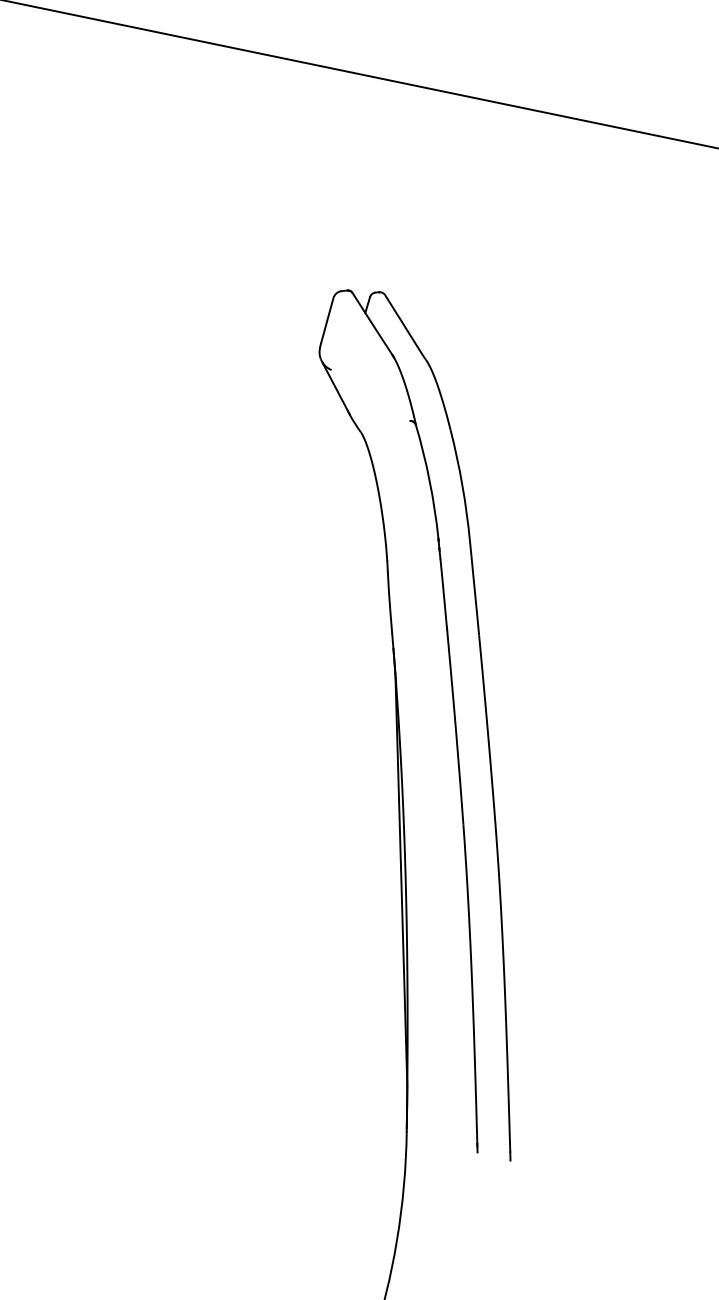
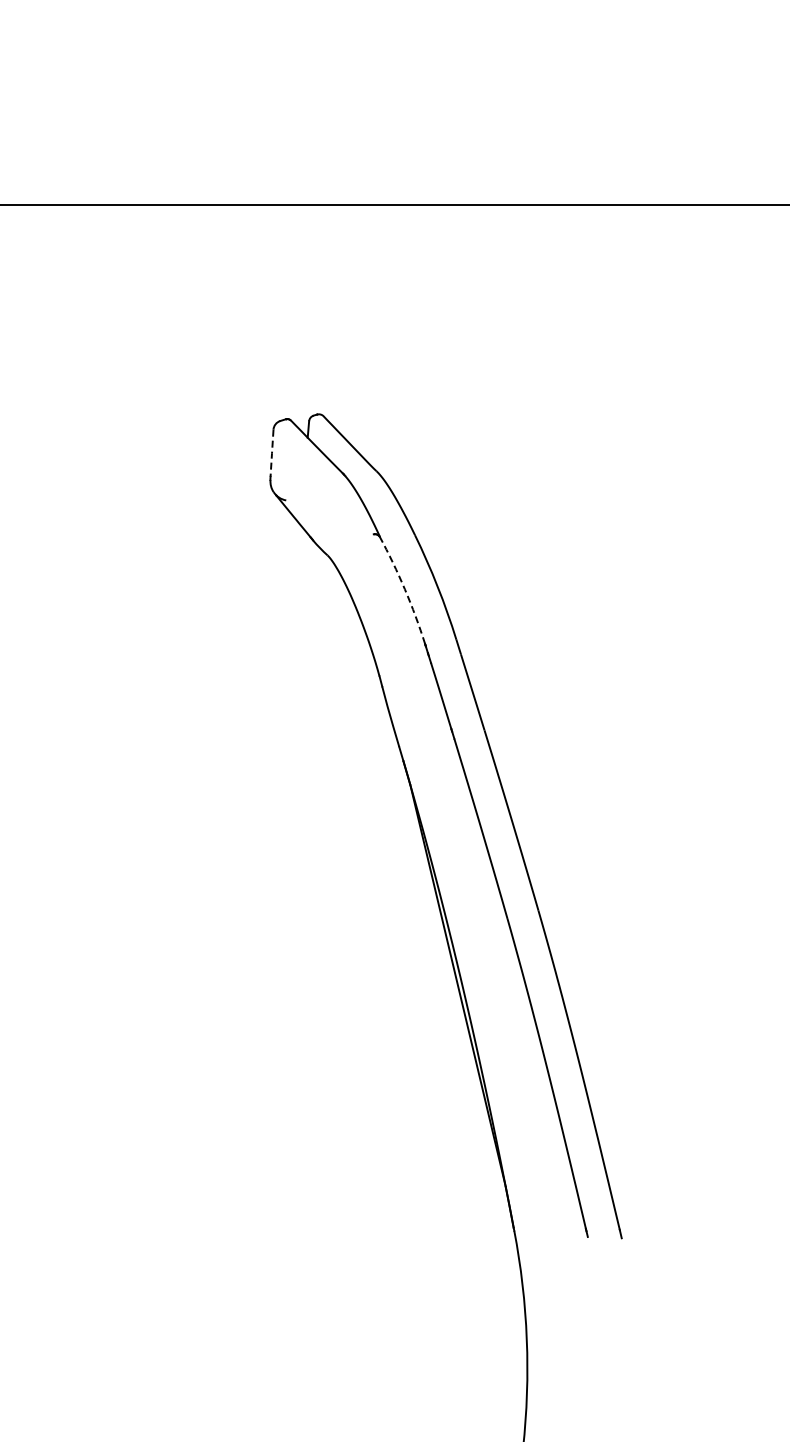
line: (327, 321) -> (272, 453), solid -> dashed
arc: (429, 481) -> (404, 589), solid -> dashed

